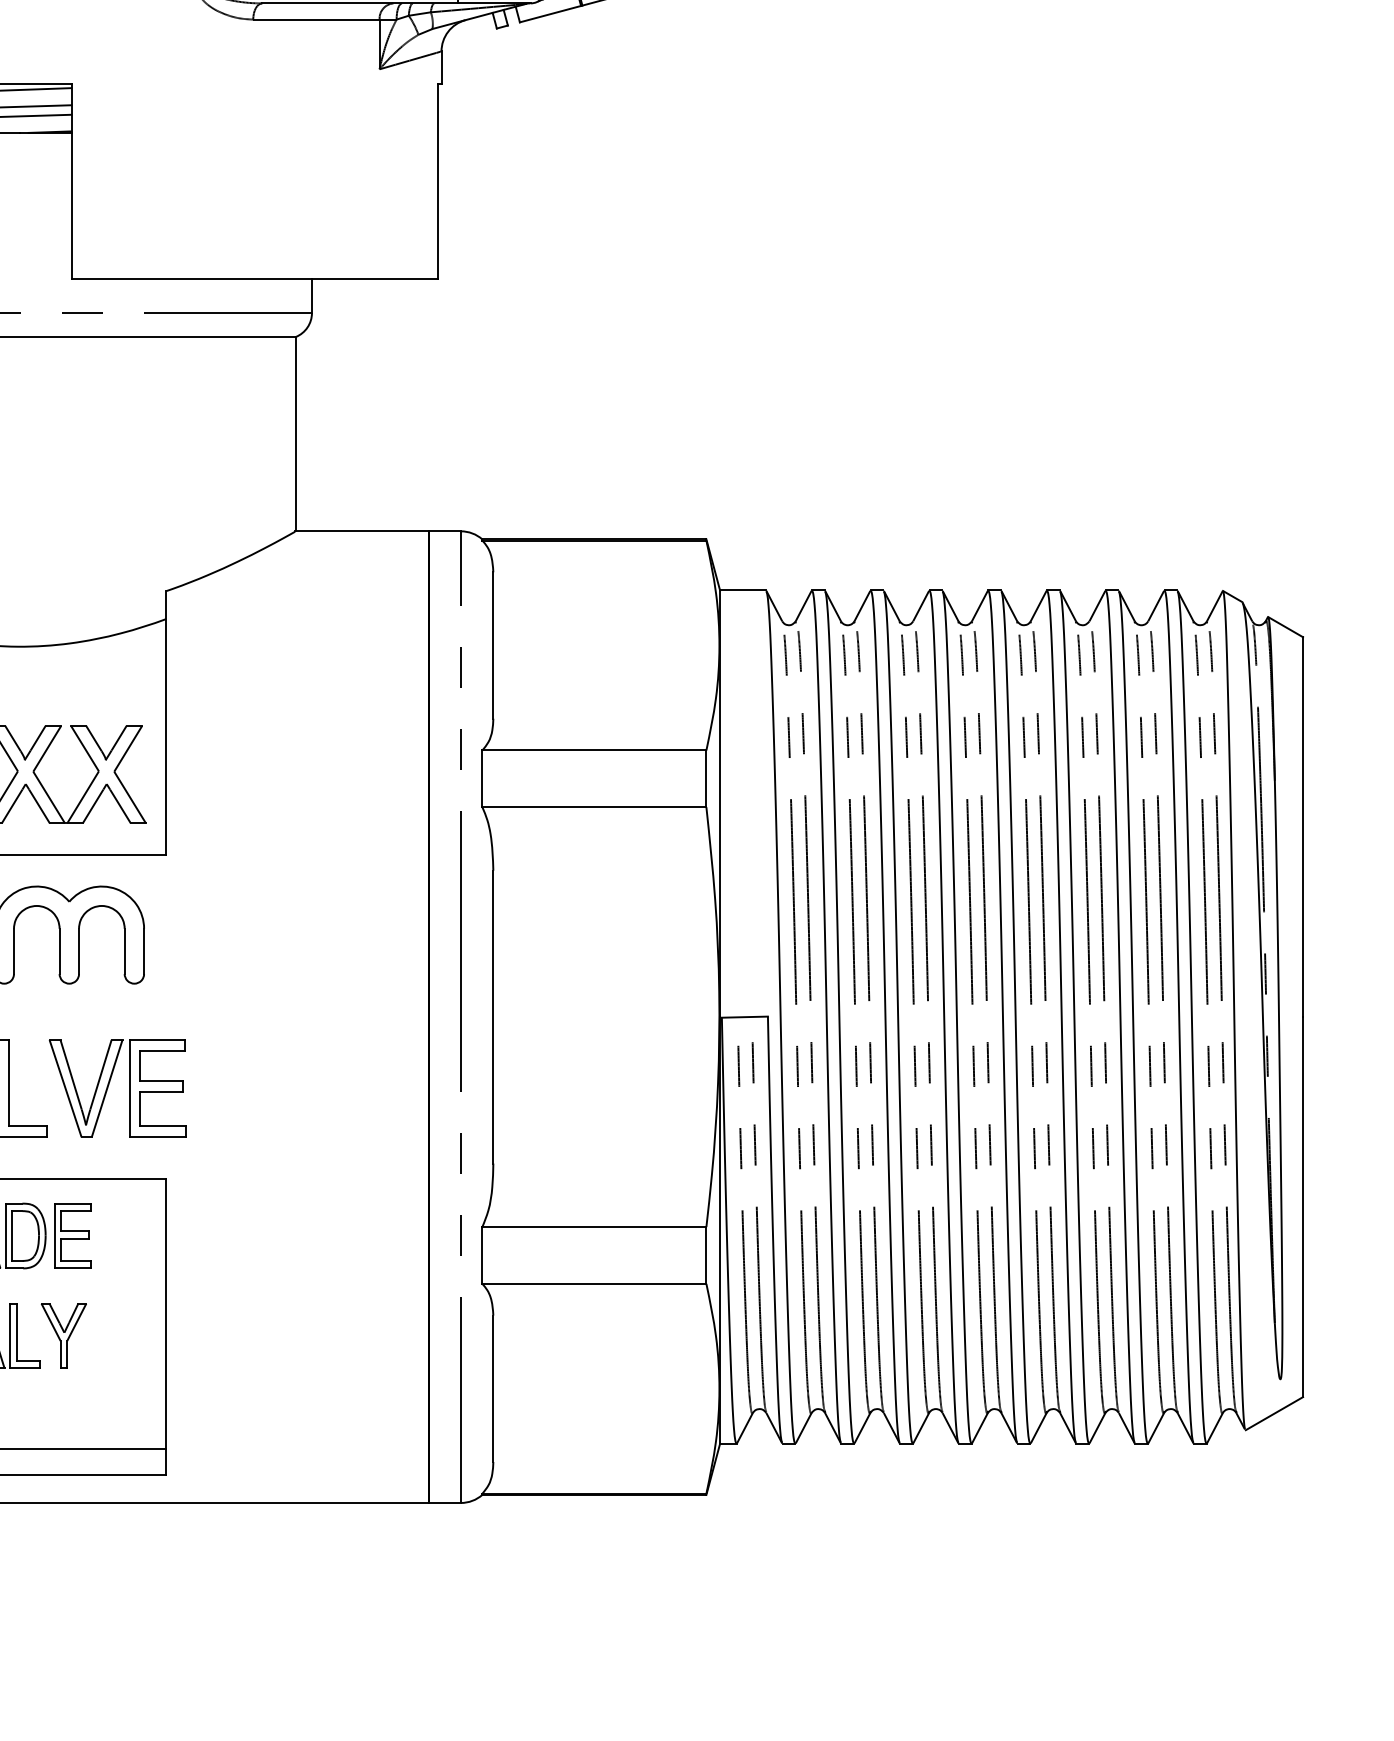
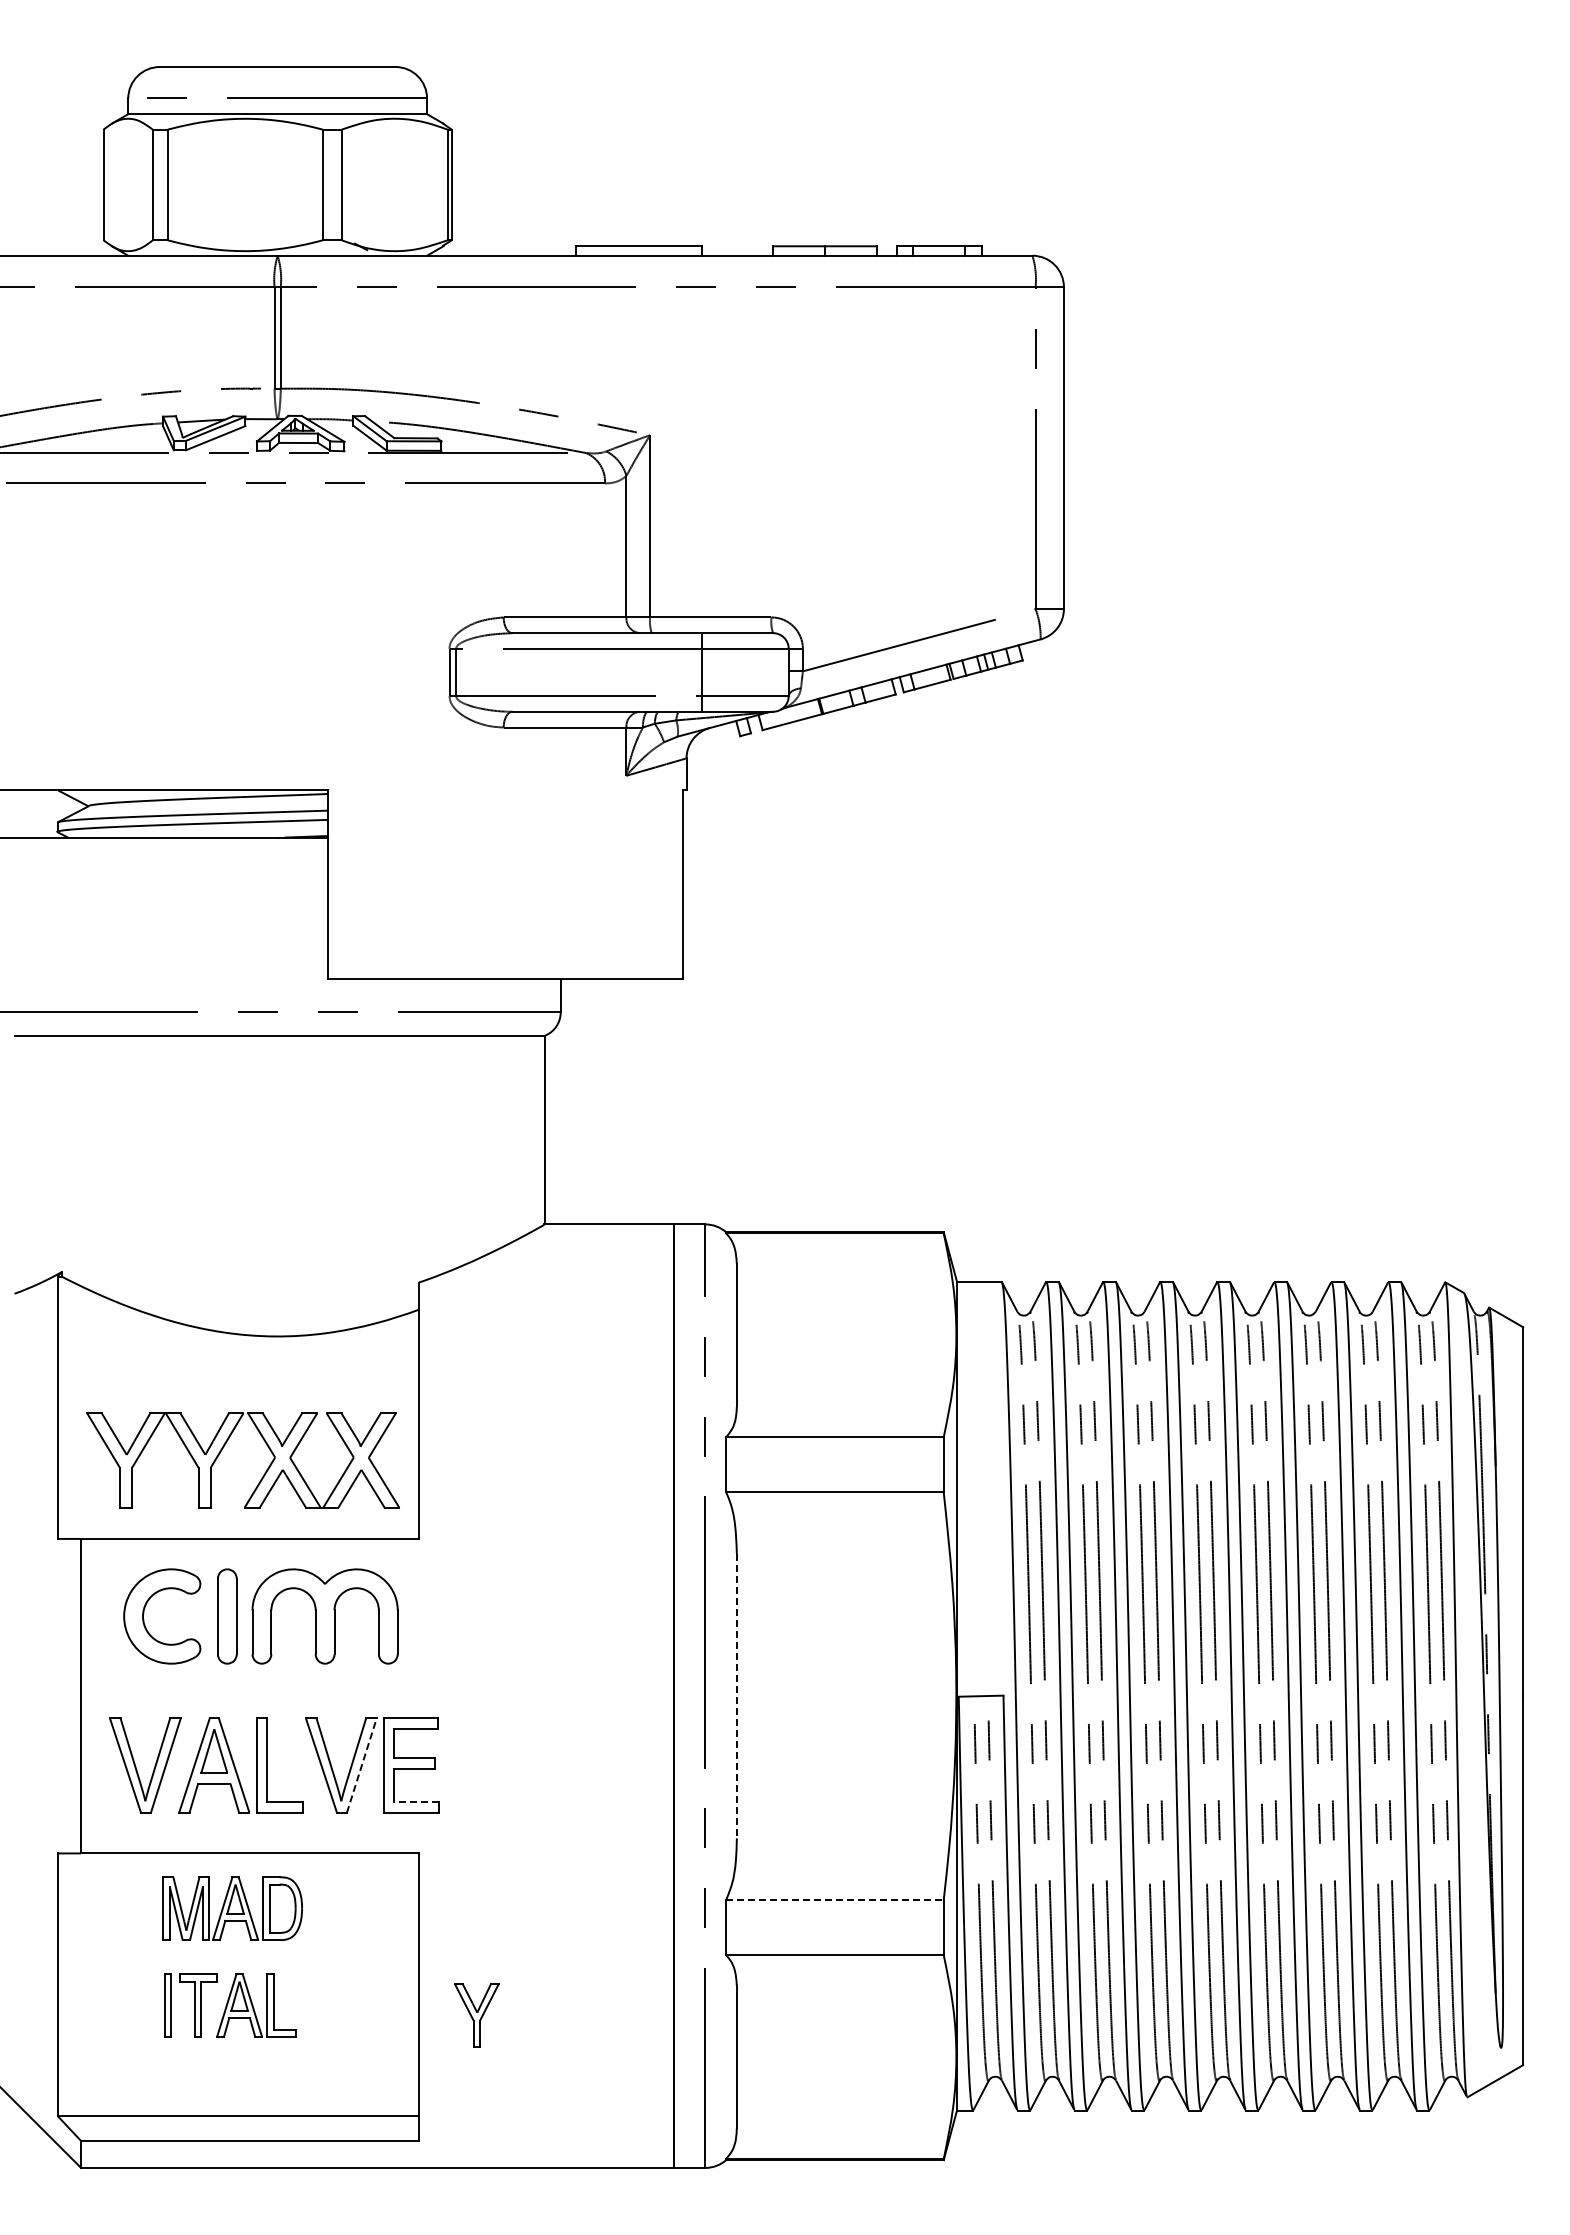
line: (492, 1017) -> (736, 1696), solid -> dashed
line: (107, 1087) -> (362, 1764), solid -> dashed
line: (162, 1125) -> (415, 1801), solid -> dashed
line: (593, 1227) -> (834, 1900), solid -> dashed
part: (72, 1235) -> (328, 1908), removed
part: (63, 1335) -> (476, 2015), moved

